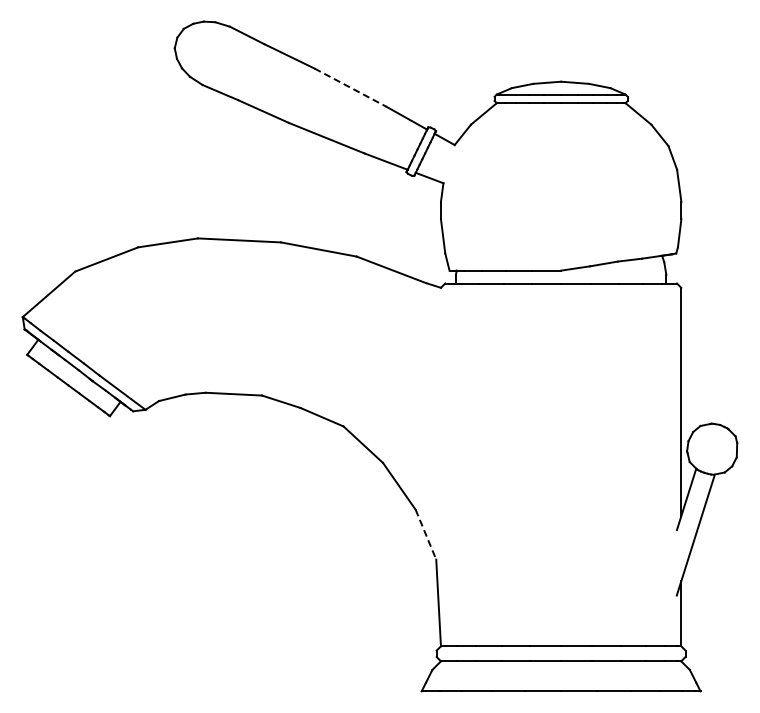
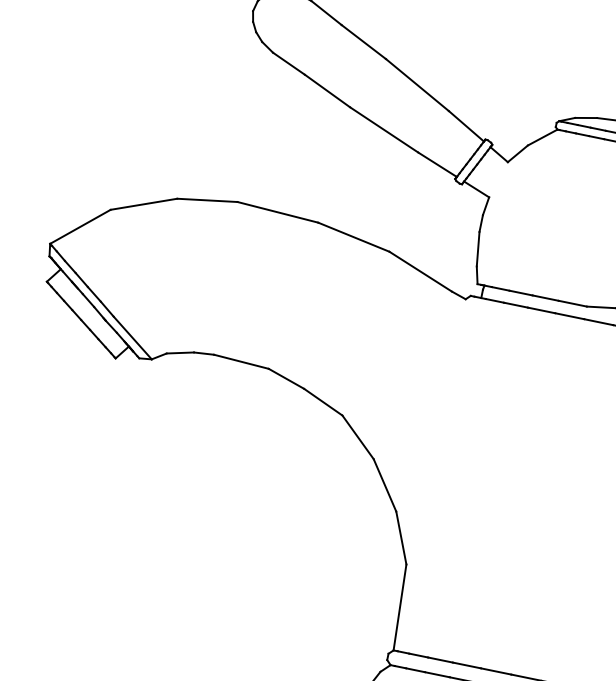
line: (350, 87) -> (417, 84), dashed -> solid
line: (425, 534) -> (400, 537), dashed -> solid

